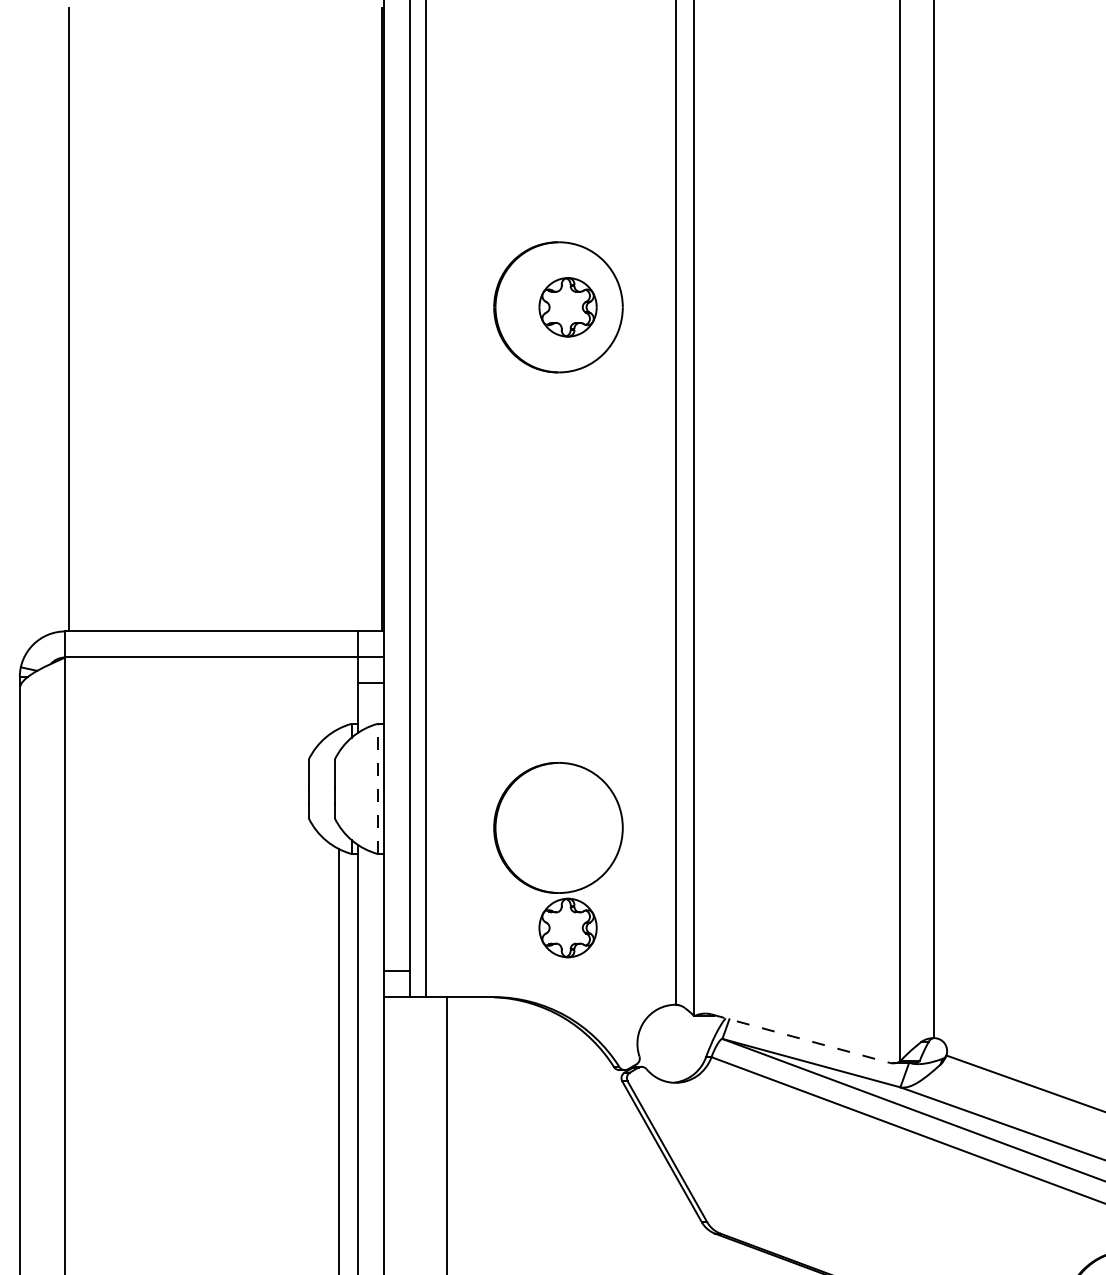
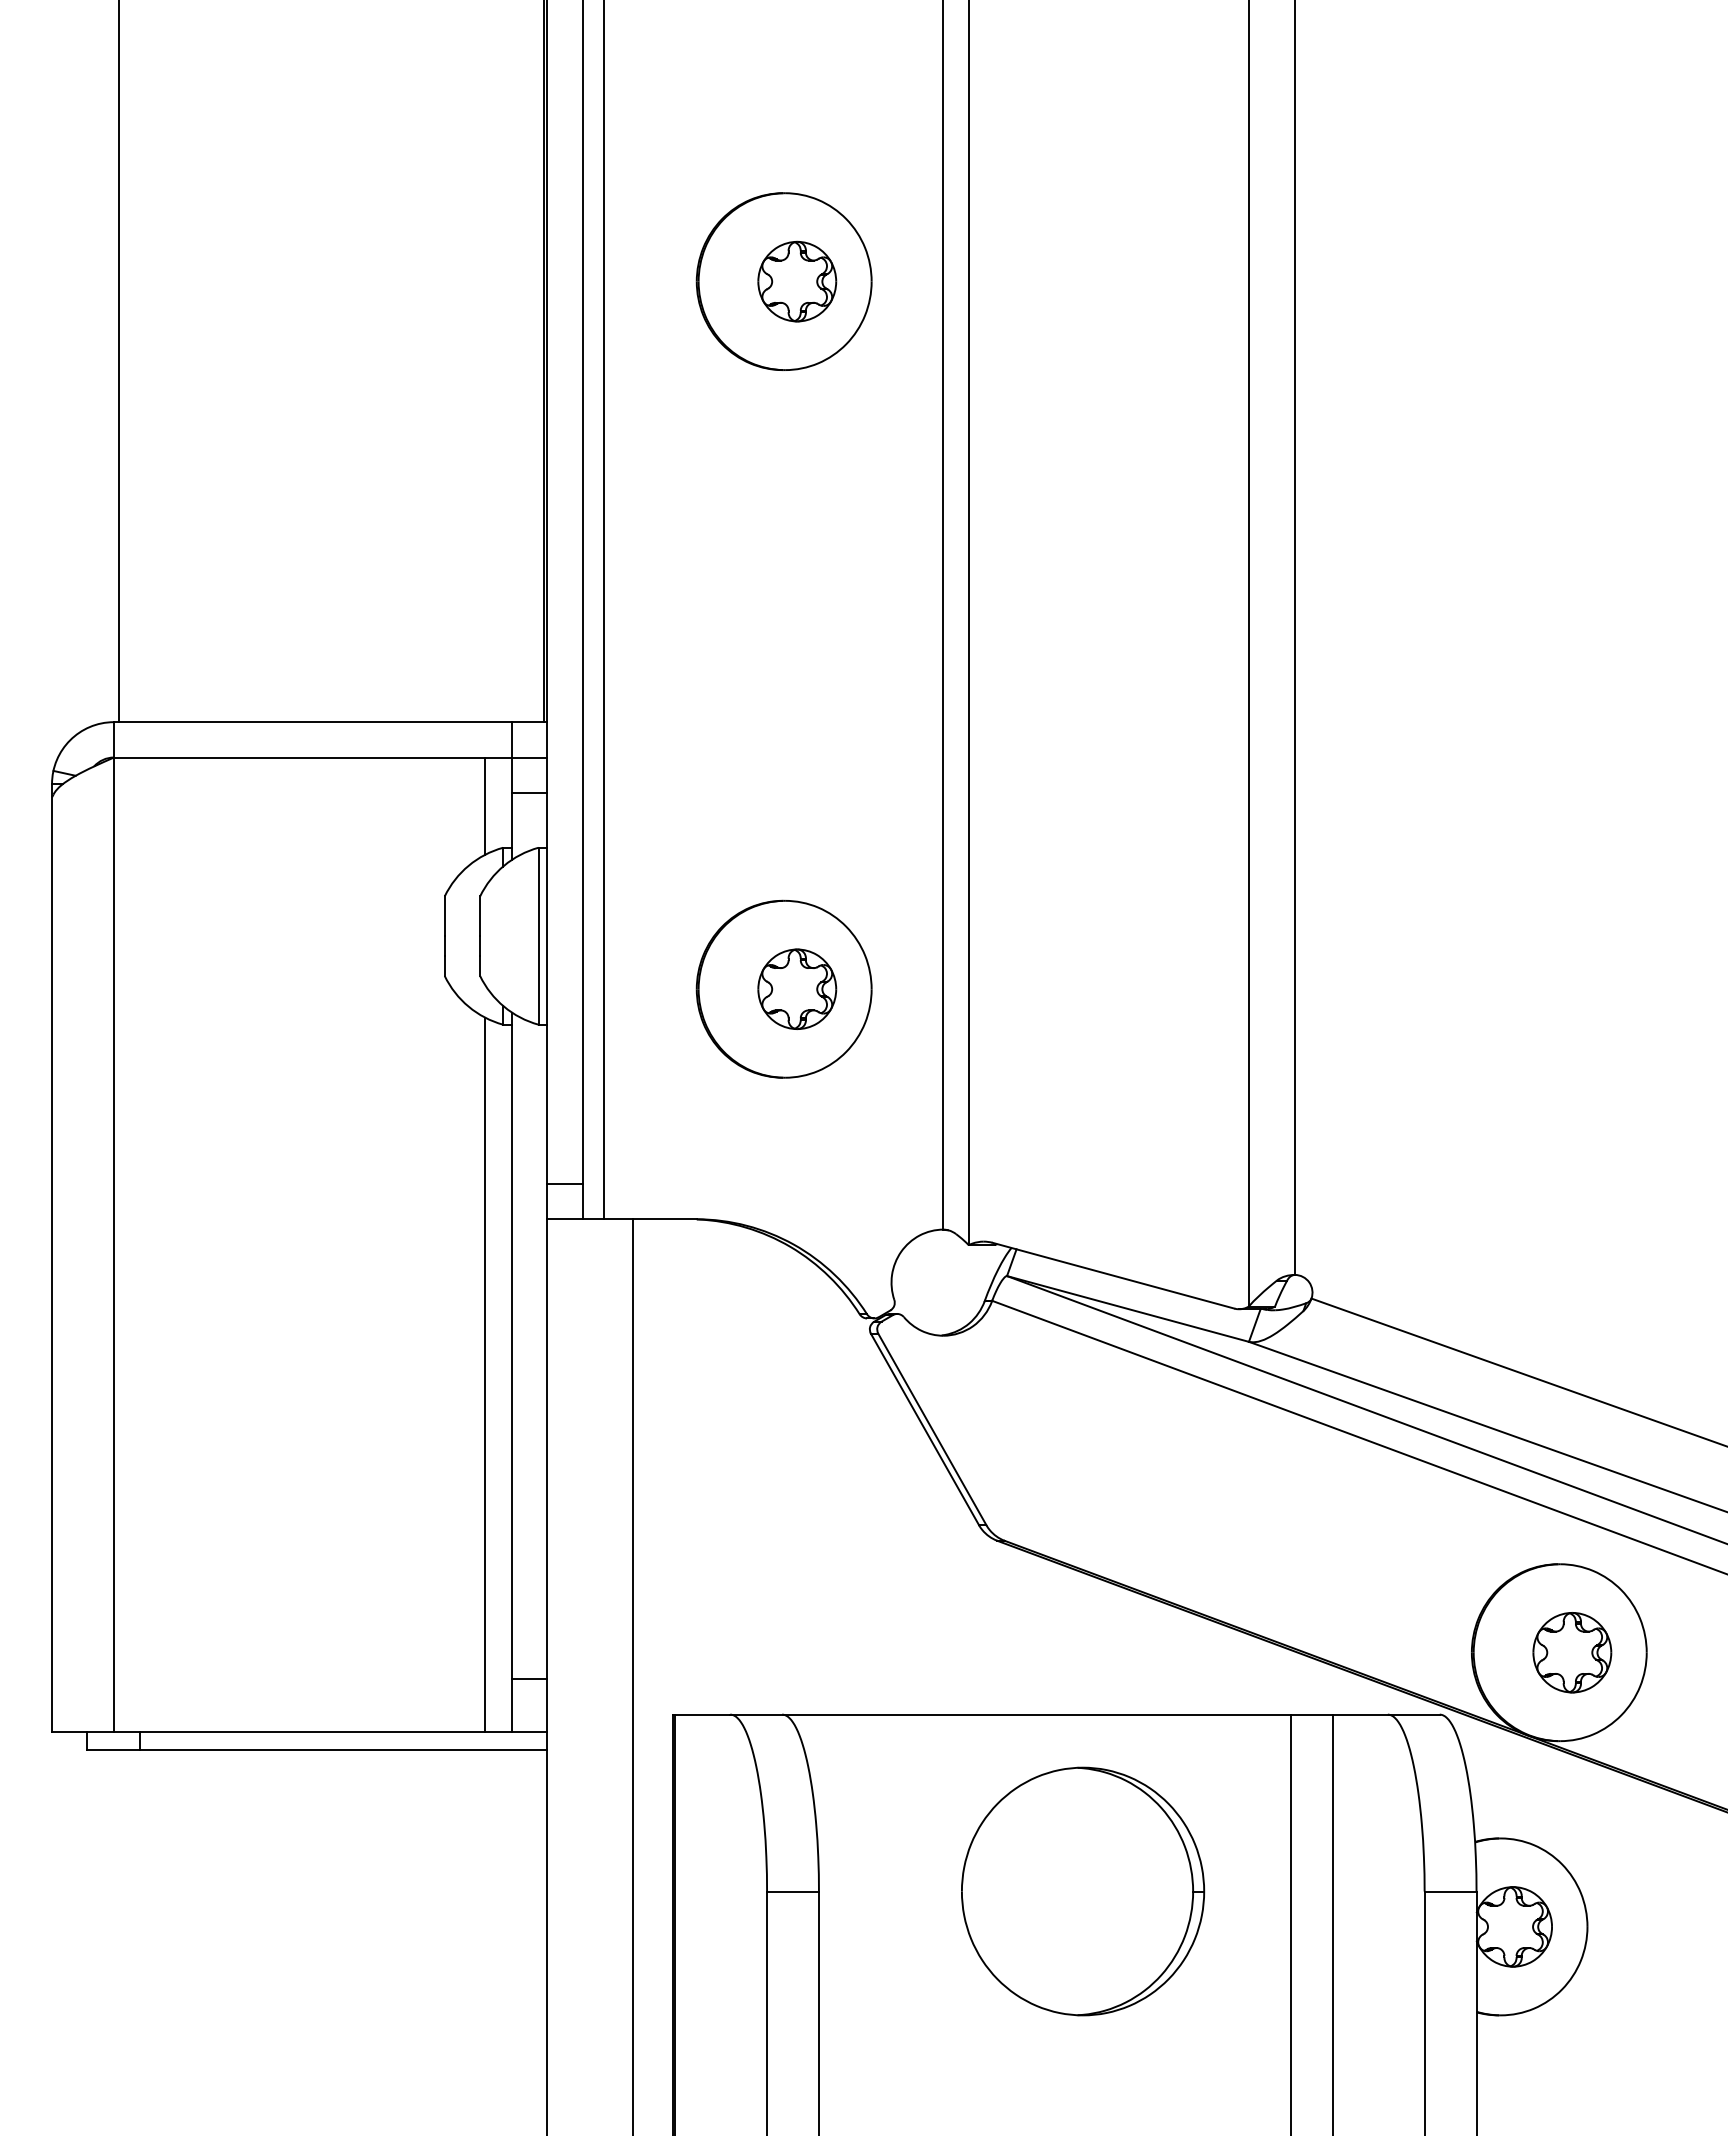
line: (338, 692) -> (485, 805), added
line: (377, 788) -> (538, 935), dashed -> solid
part: (568, 927) -> (797, 988), moved
line: (801, 1038) -> (1114, 1275), dashed -> solid

